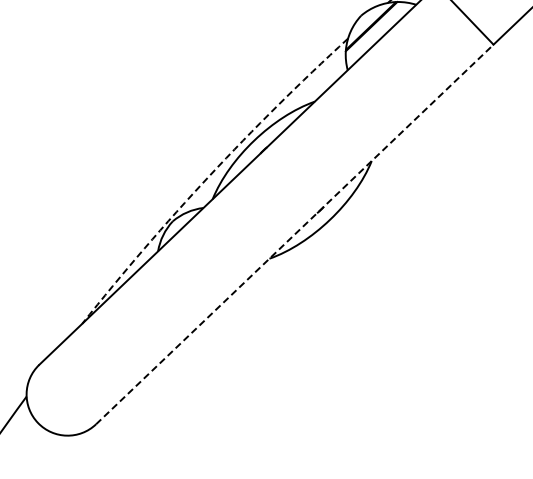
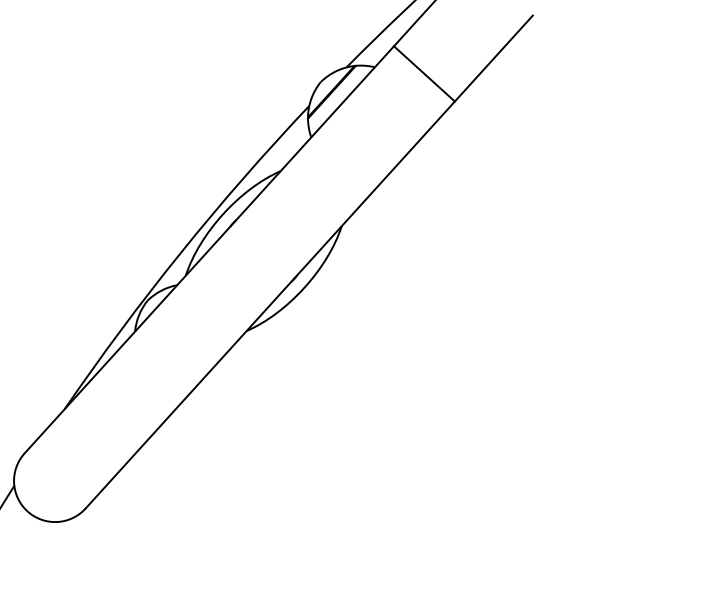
arc: (209, 175) -> (180, 252), dashed -> solid
line: (295, 234) -> (270, 305), dashed -> solid

